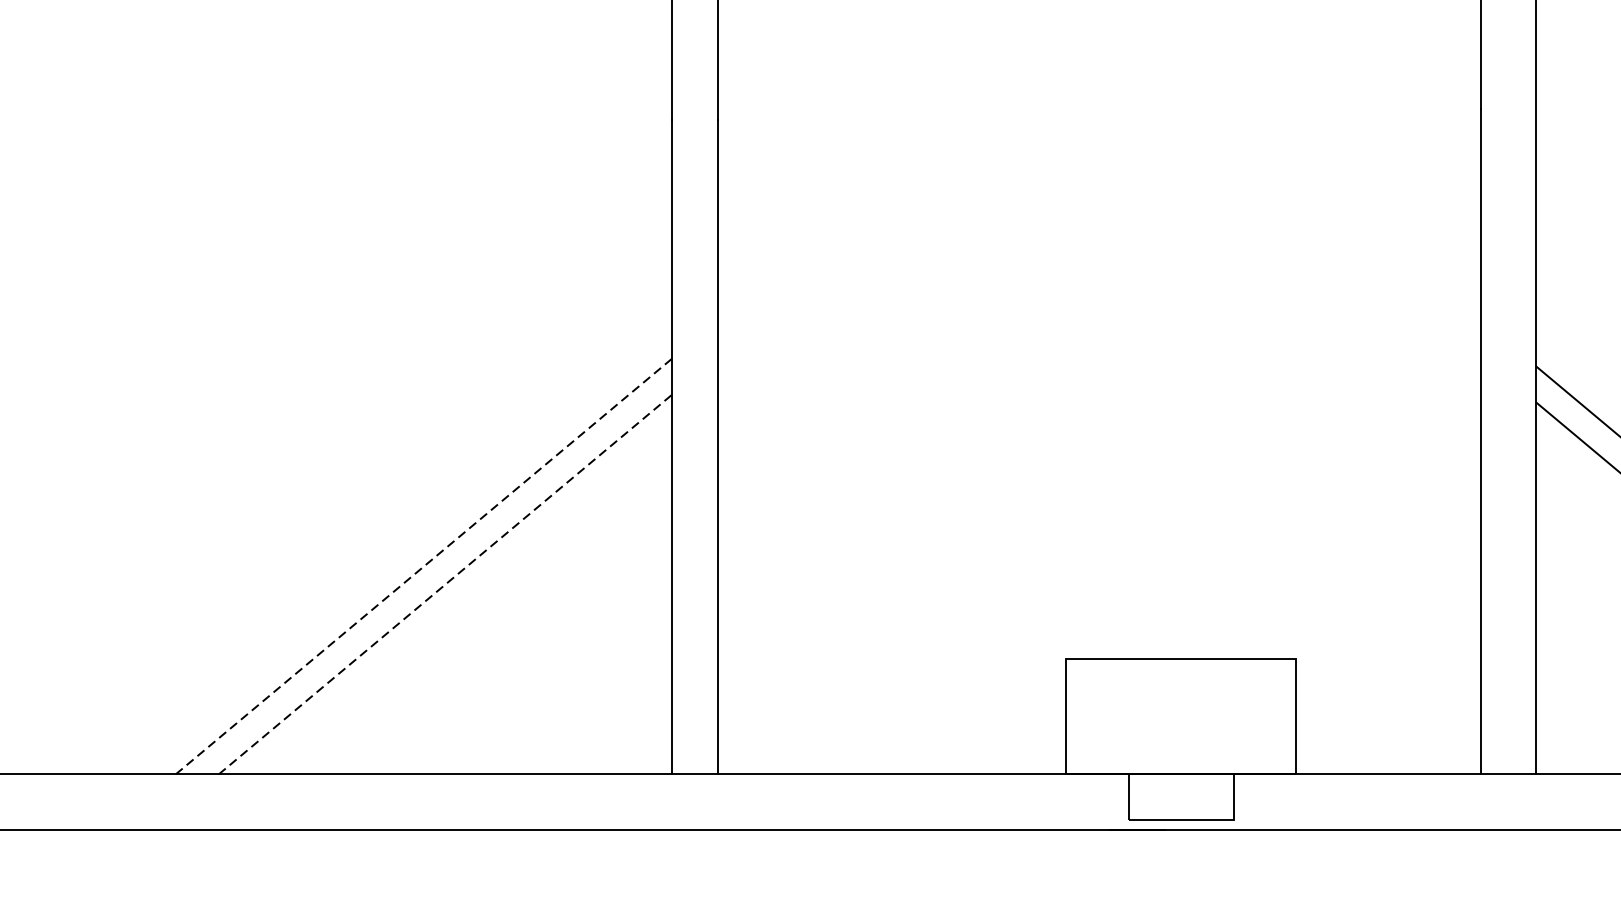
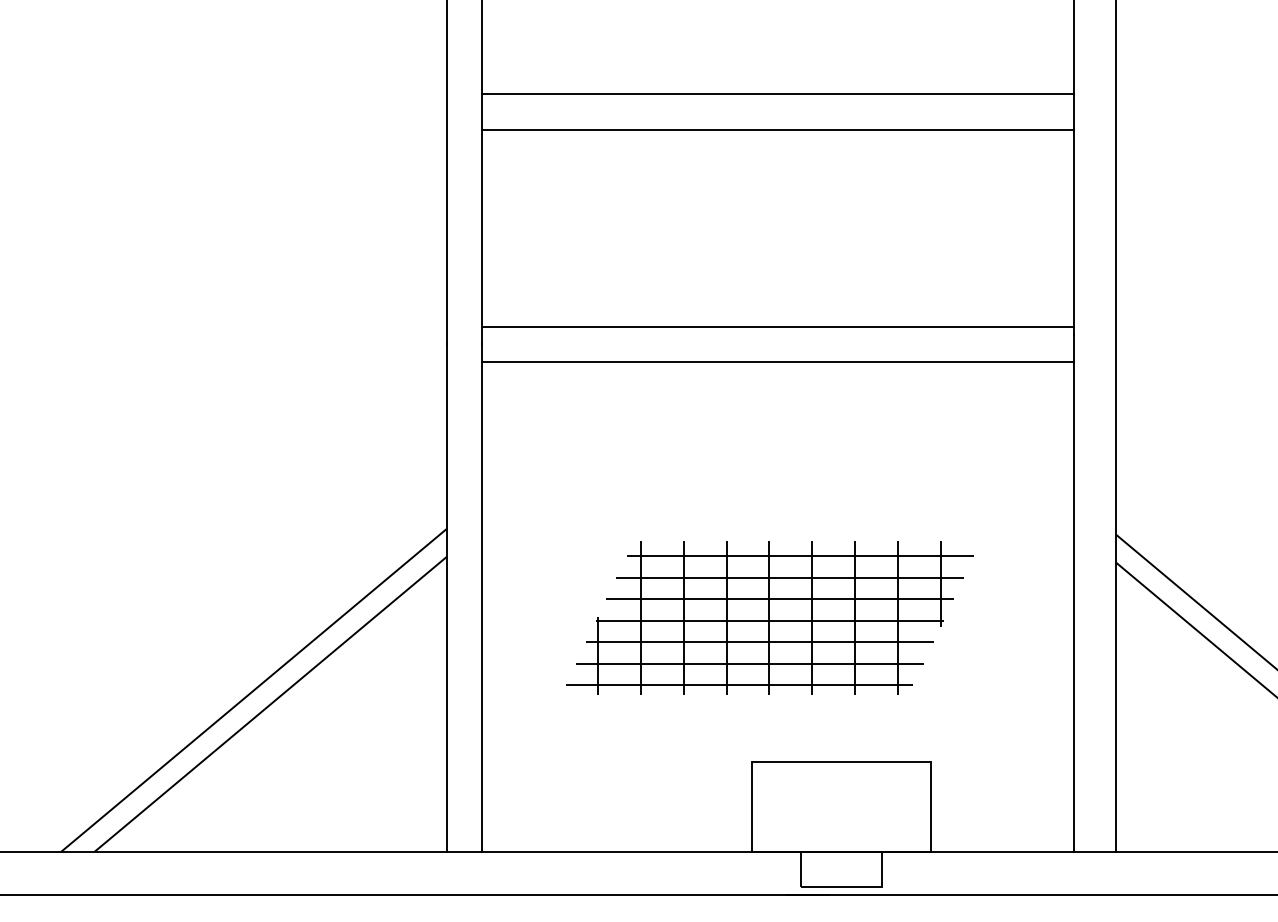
line: (1098, 97) -> (777, 326), added
line: (1098, 143) -> (777, 362), added
part: (1088, 472) -> (769, 617), added
line: (424, 566) -> (254, 690), dashed -> solid
line: (446, 584) -> (271, 704), dashed -> solid

